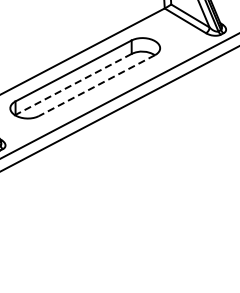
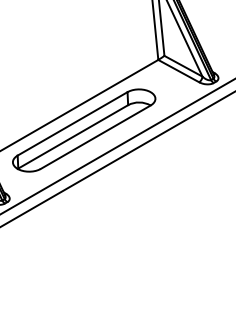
line: (72, 85) -> (72, 137), dashed -> solid
line: (96, 85) -> (95, 137), dashed -> solid

